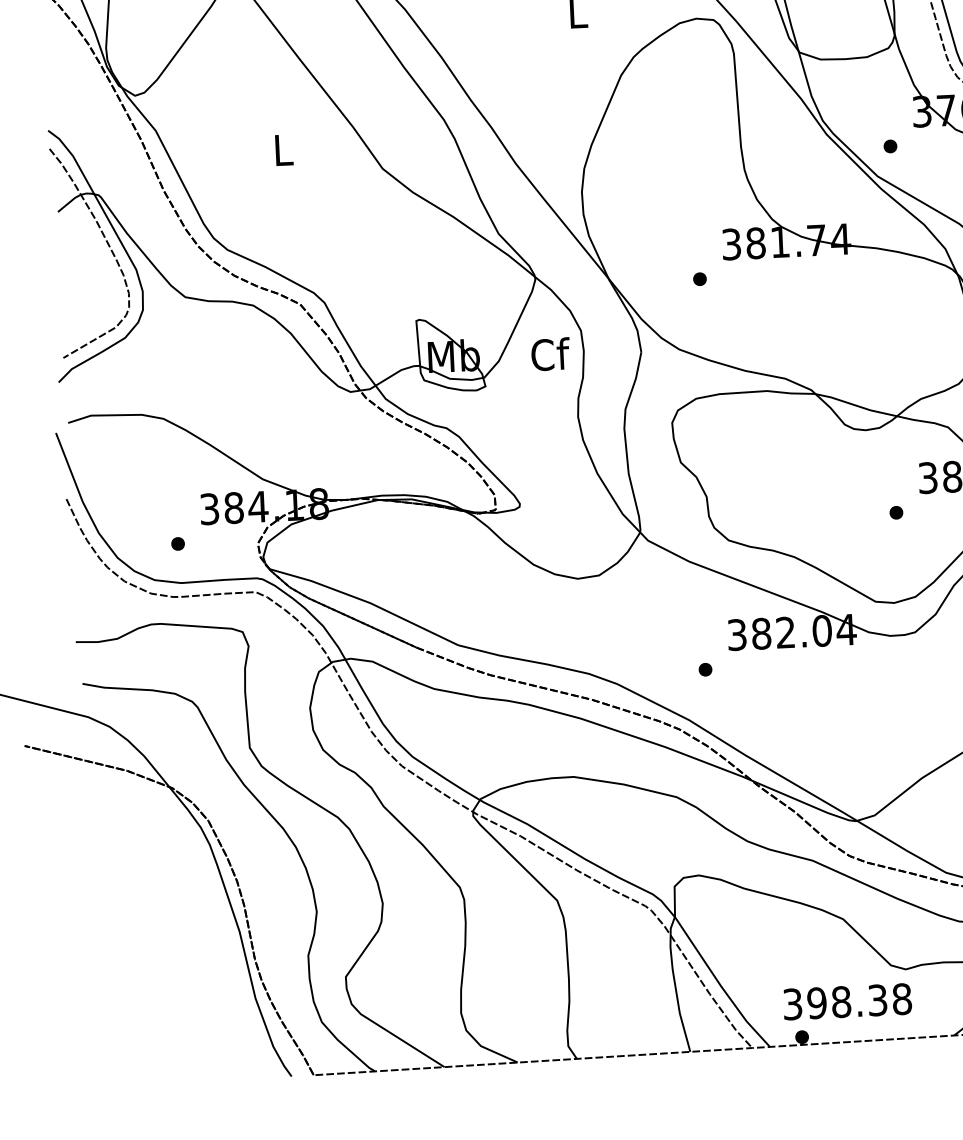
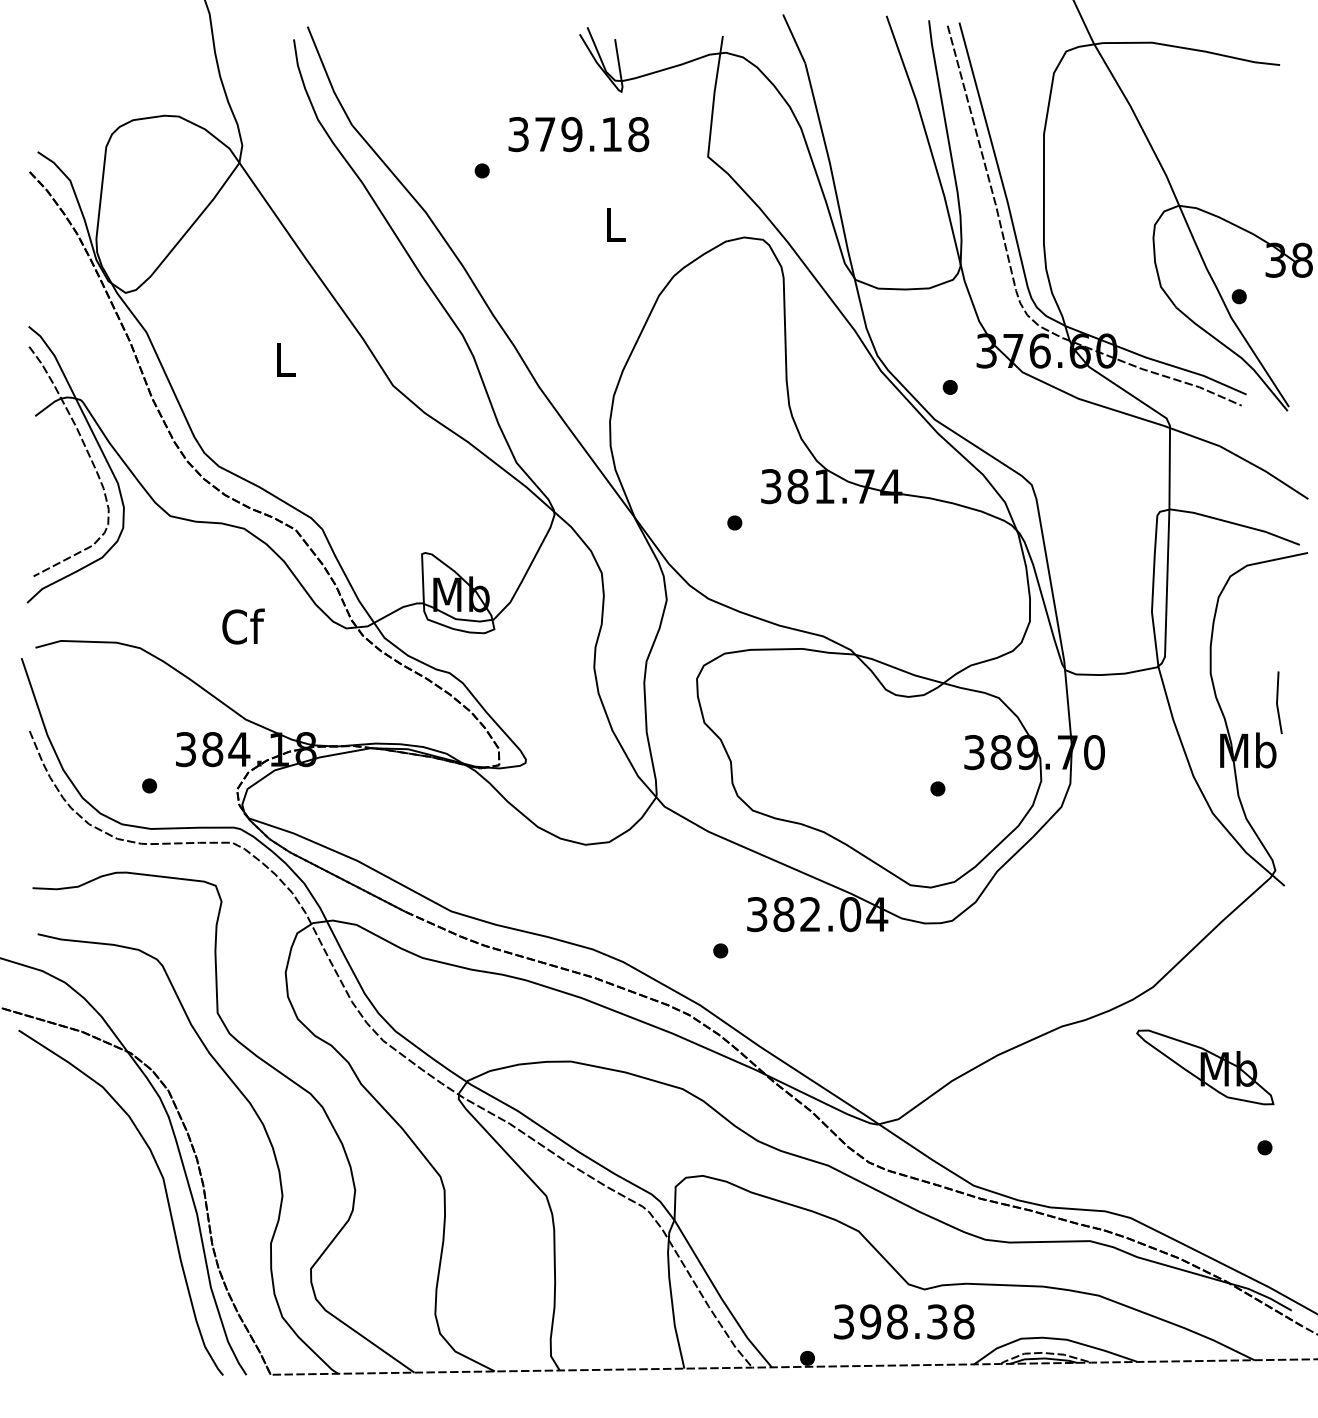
text: (550, 354) -> (243, 626), moved
curve: (210, 915) -> (165, 1194), added
text: (847, 1001) -> (904, 1321), moved

